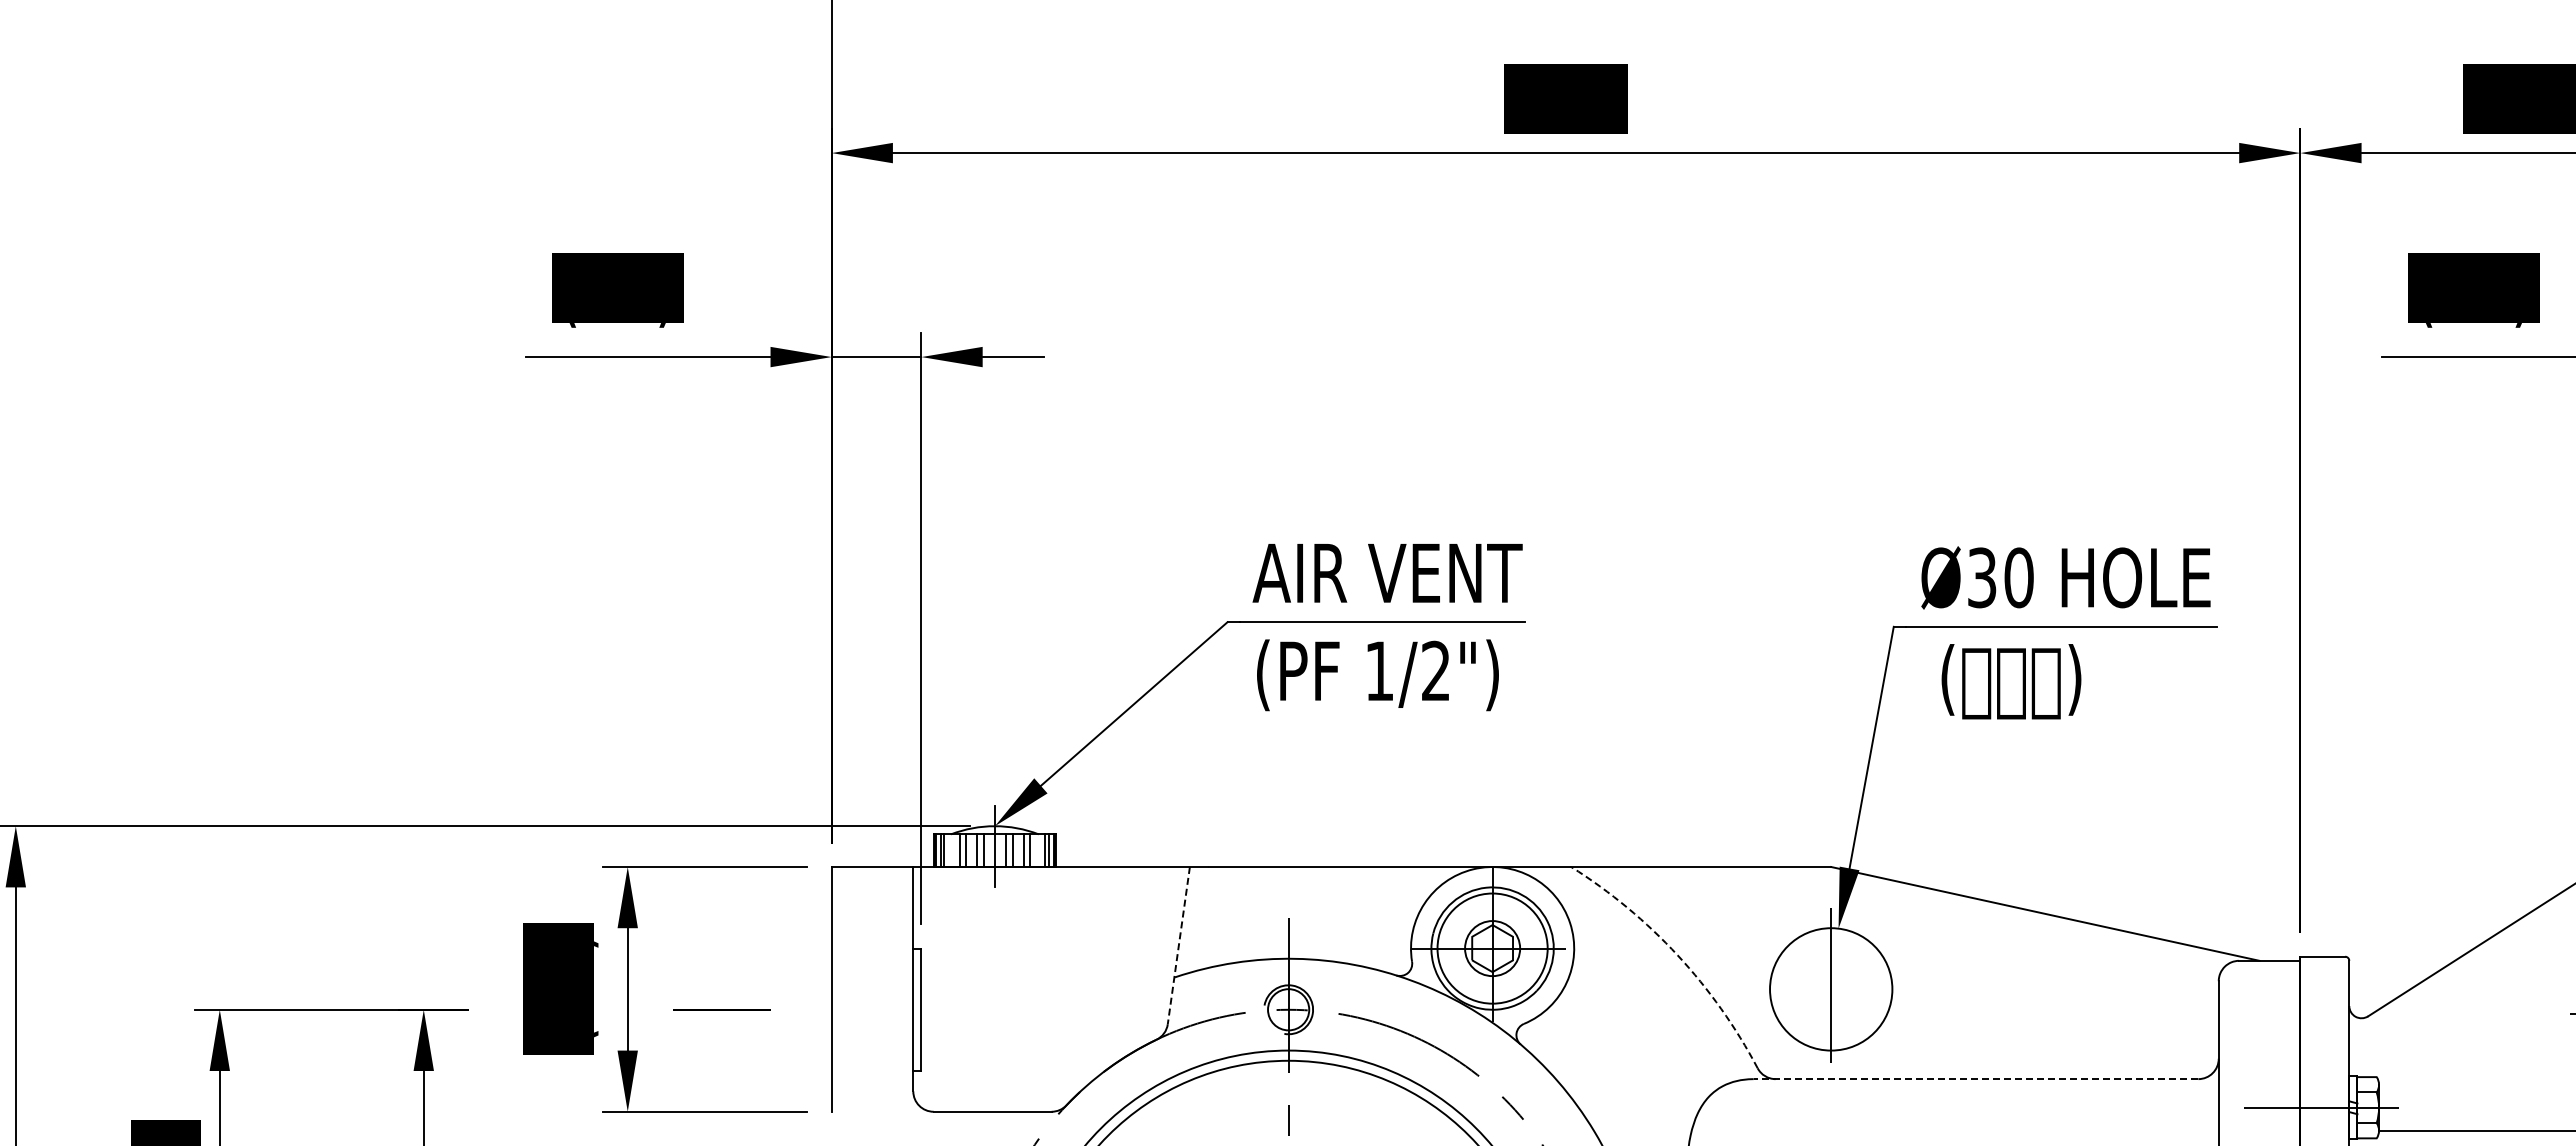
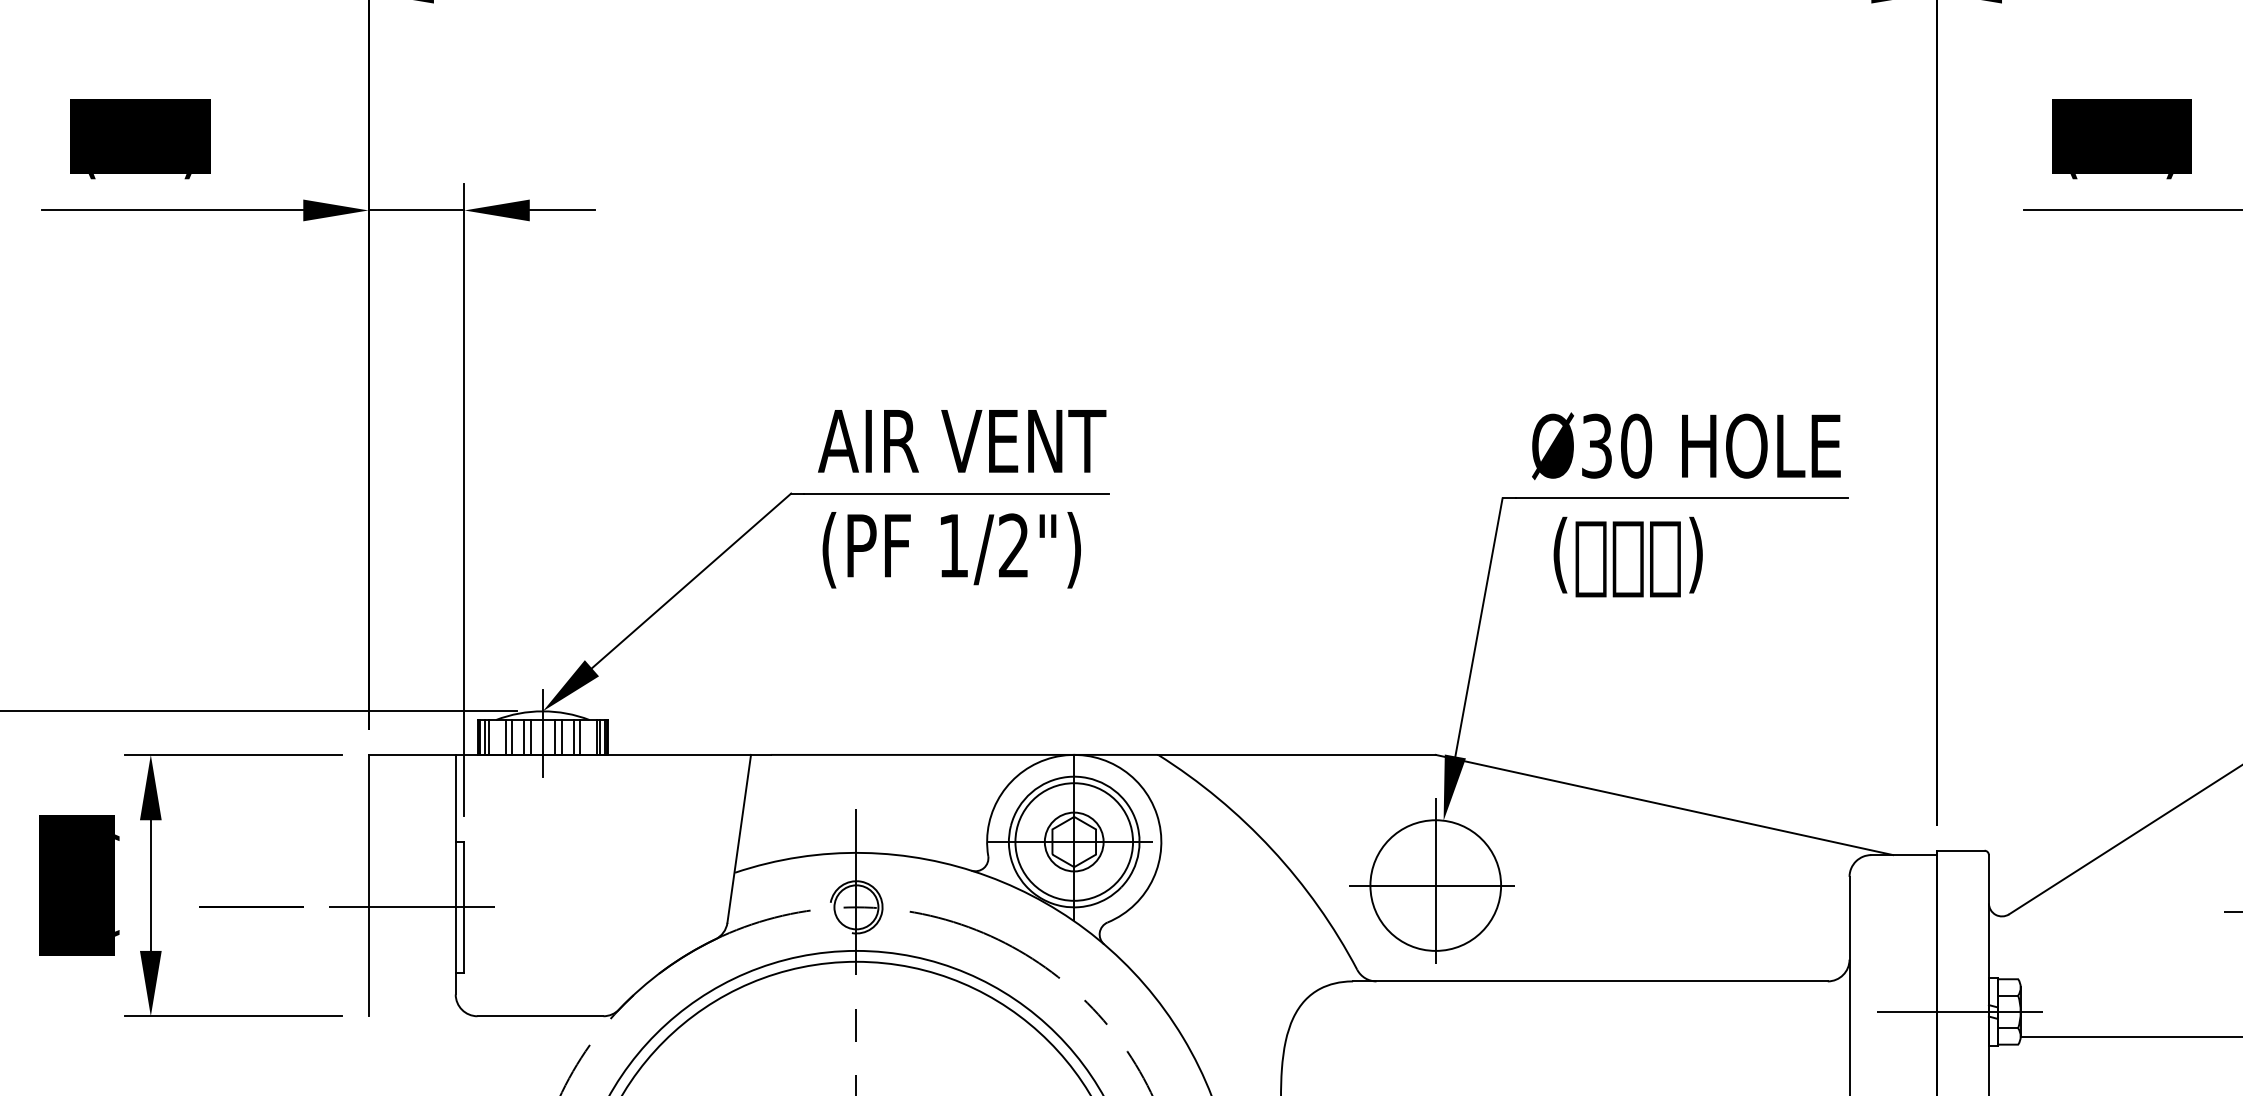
line: (1178, 946) -> (738, 839), dashed -> solid
arc: (1677, 955) -> (1271, 849), dashed -> solid
line: (1830, 989) -> (1435, 885), added
line: (875, 1009) -> (415, 907), added
line: (1975, 1079) -> (1589, 981), dashed -> solid

